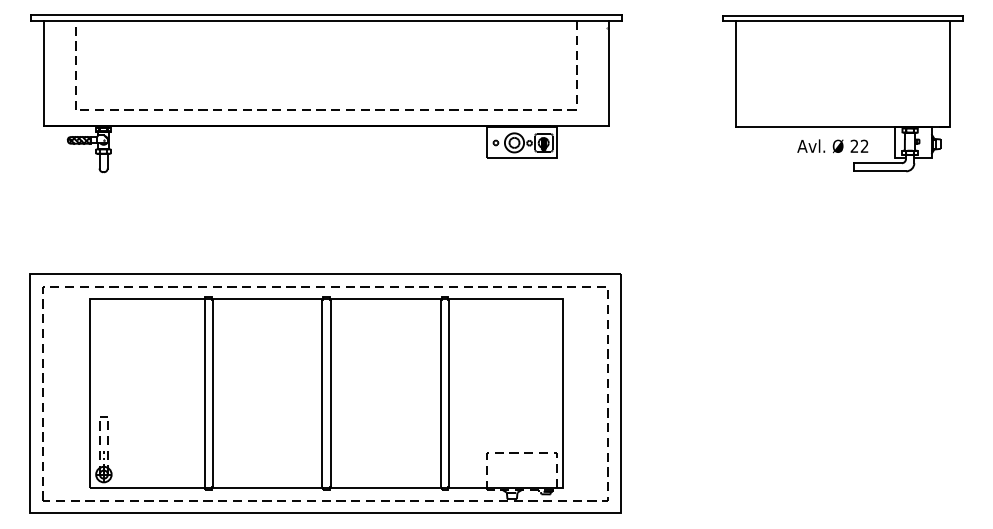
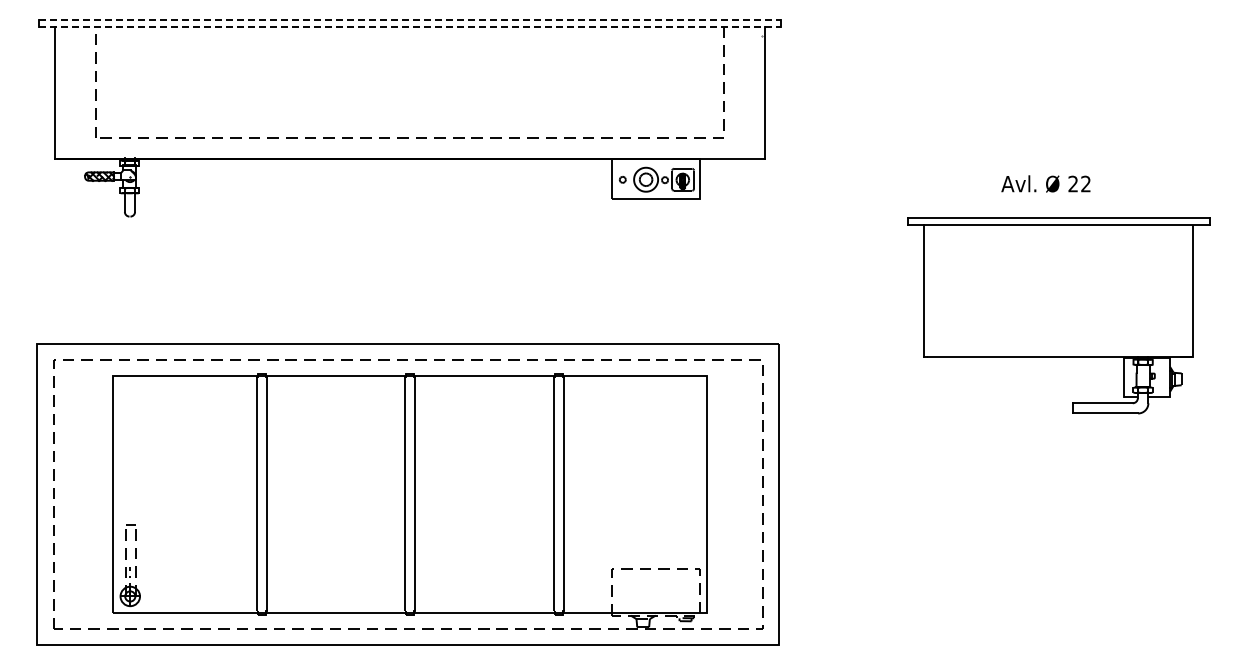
line: (326, 15) -> (410, 19), solid -> dashed
line: (326, 20) -> (410, 26), solid -> dashed
part: (842, 93) -> (1058, 315), moved

